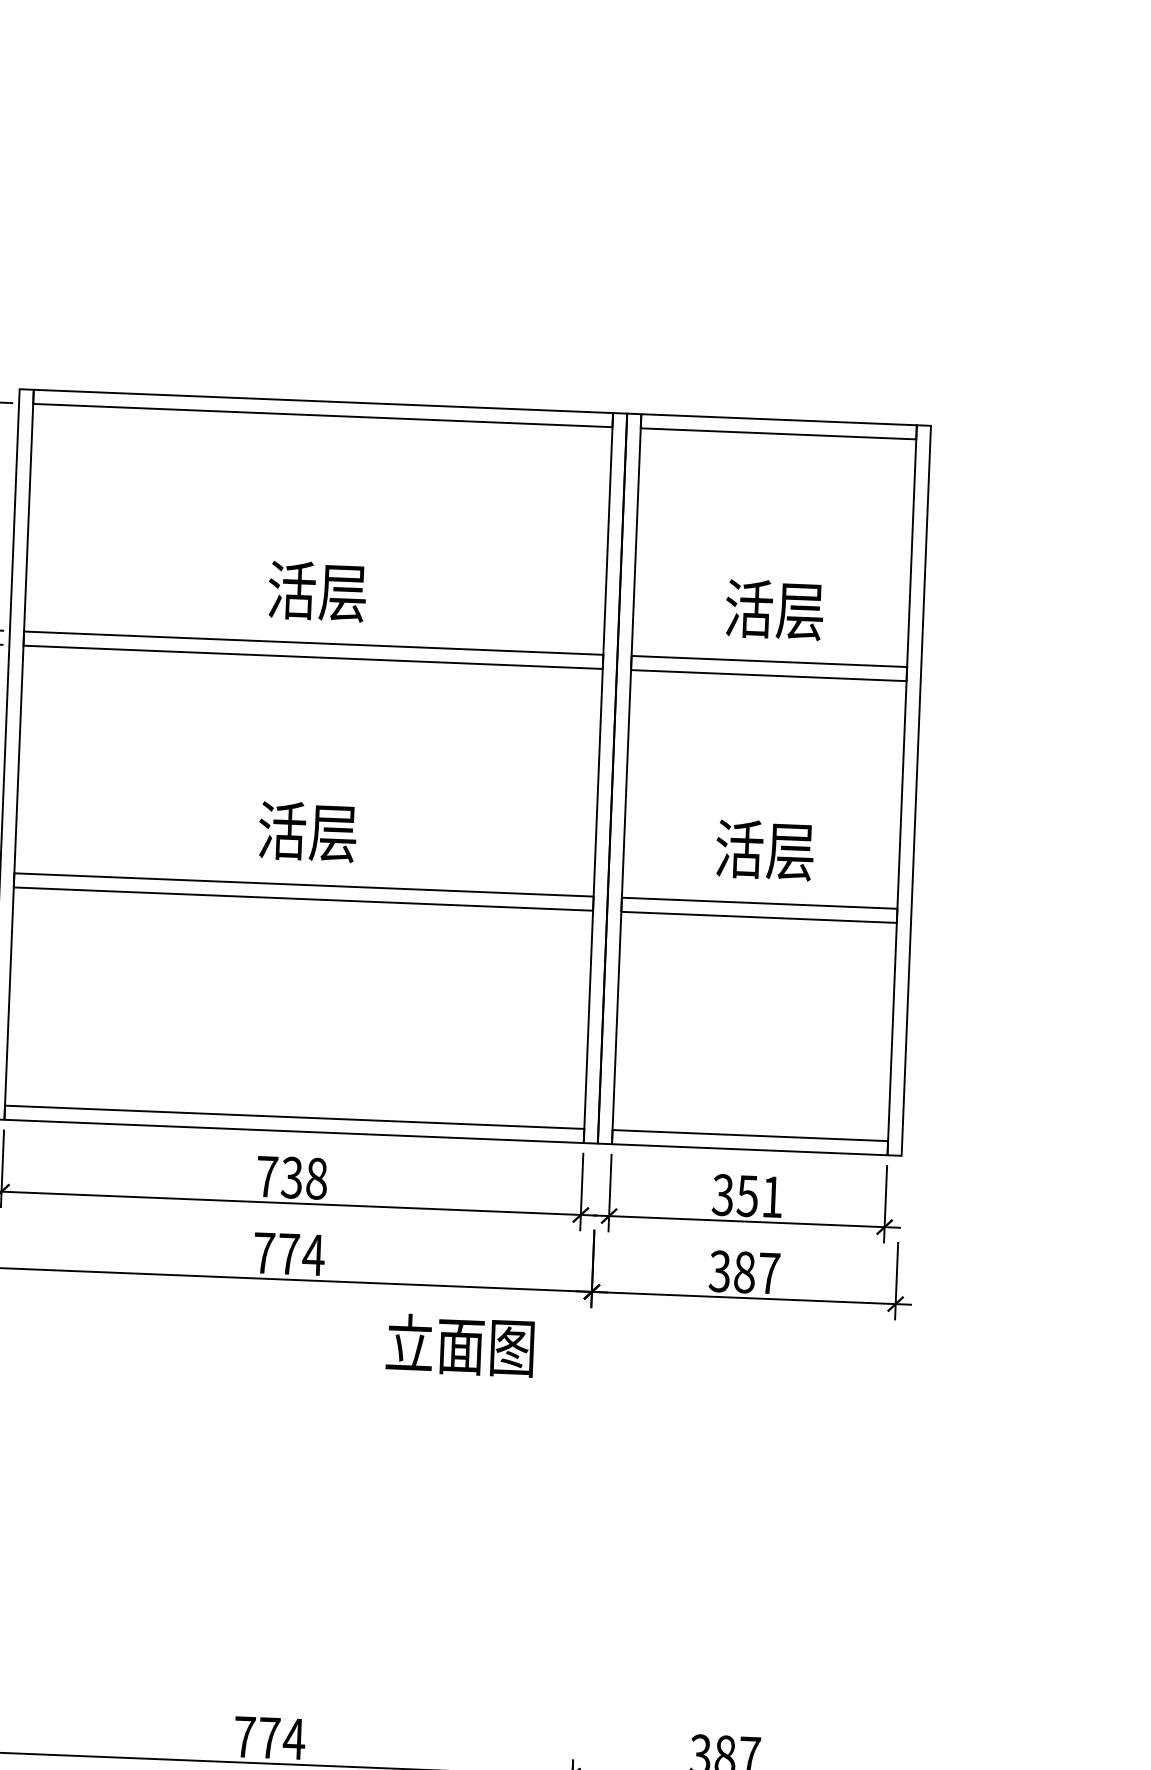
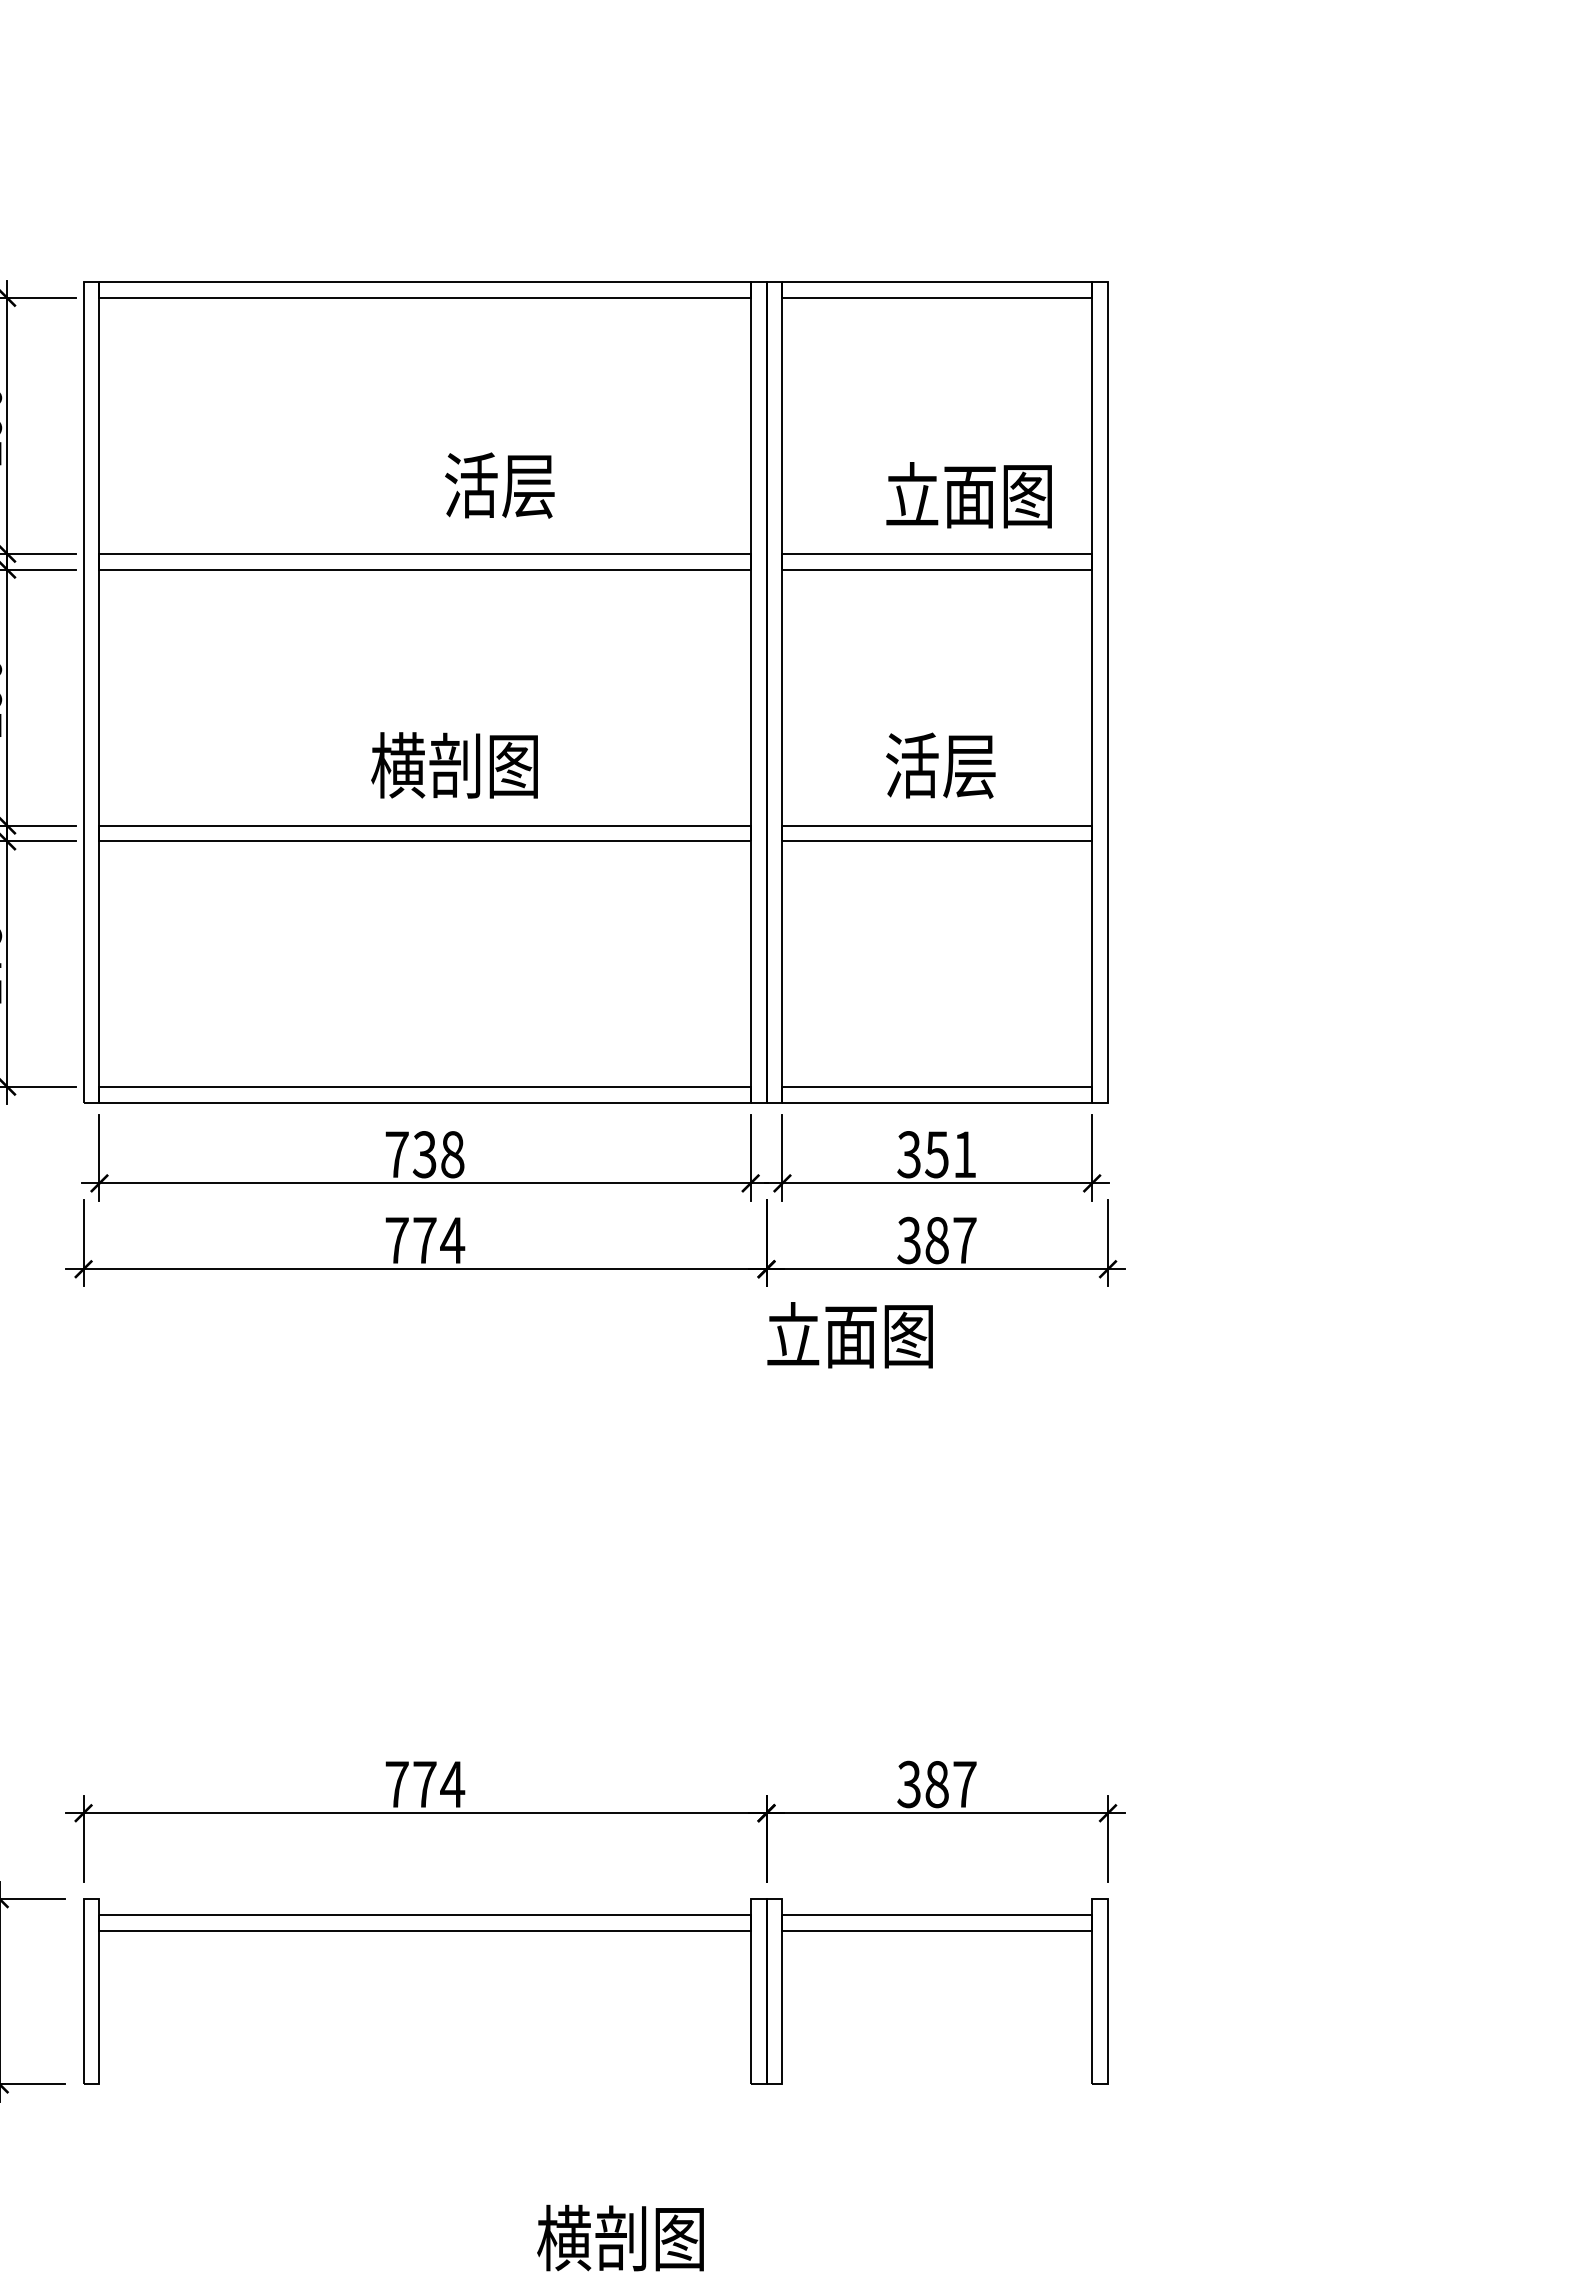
text: (317, 591) -> (499, 485), moved
text: (799, 610) -> (968, 495), 活层 -> 立面图
text: (332, 832) -> (454, 765), 活层 -> 横剖图
text: (459, 1345) -> (849, 1335), moved

